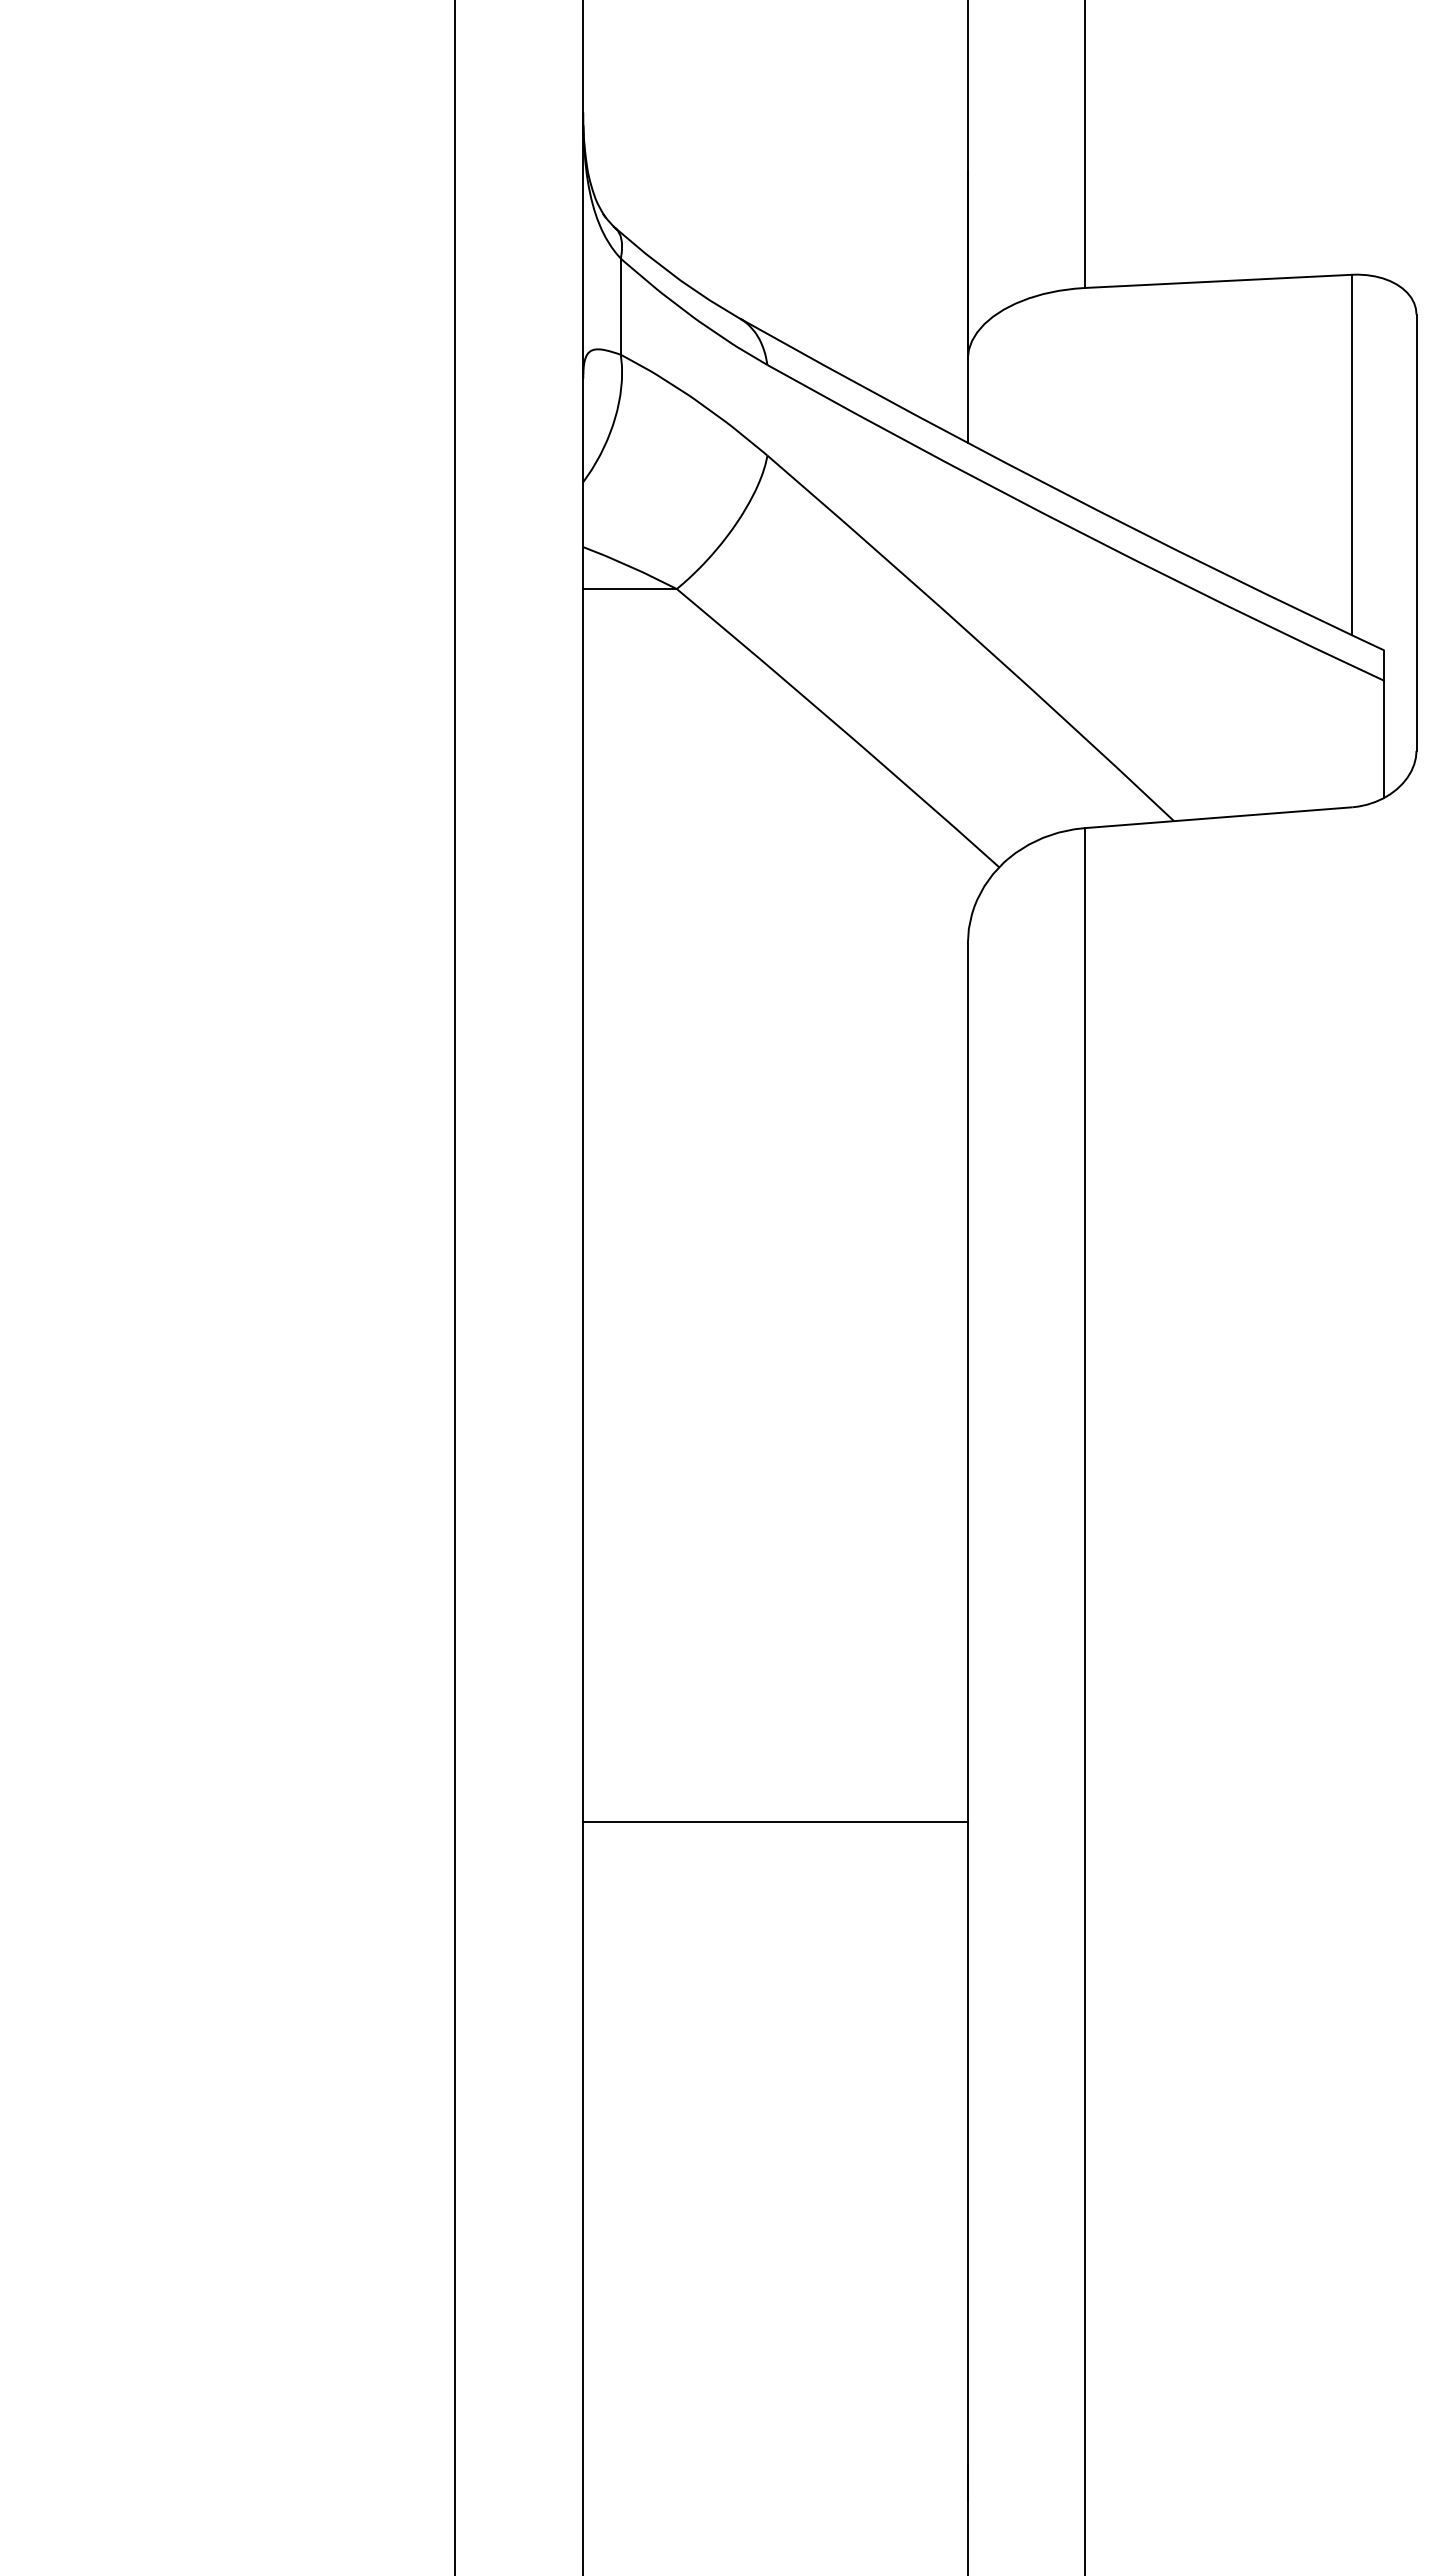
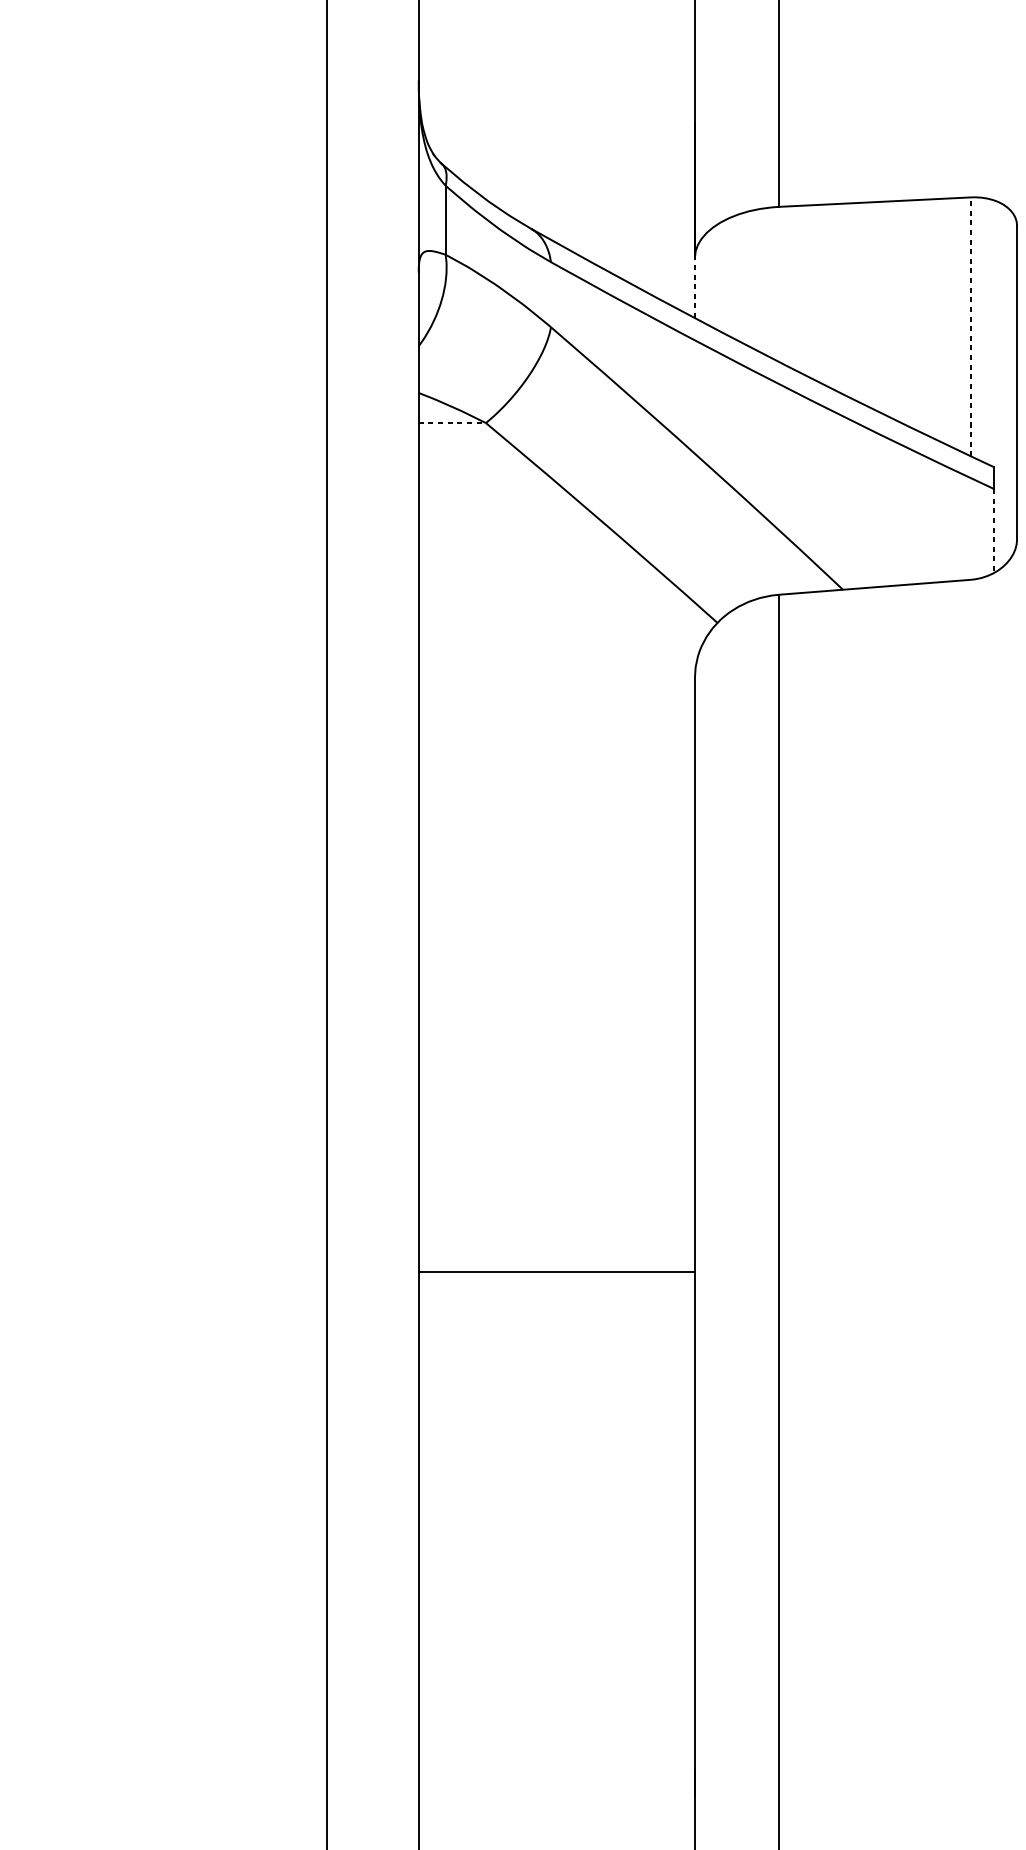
line: (967, 400) -> (694, 287), solid -> dashed
line: (1352, 454) -> (971, 326), solid -> dashed
line: (630, 589) -> (452, 423), solid -> dashed
line: (1384, 739) -> (994, 531), solid -> dashed
line: (775, 1821) -> (556, 1271), moved

